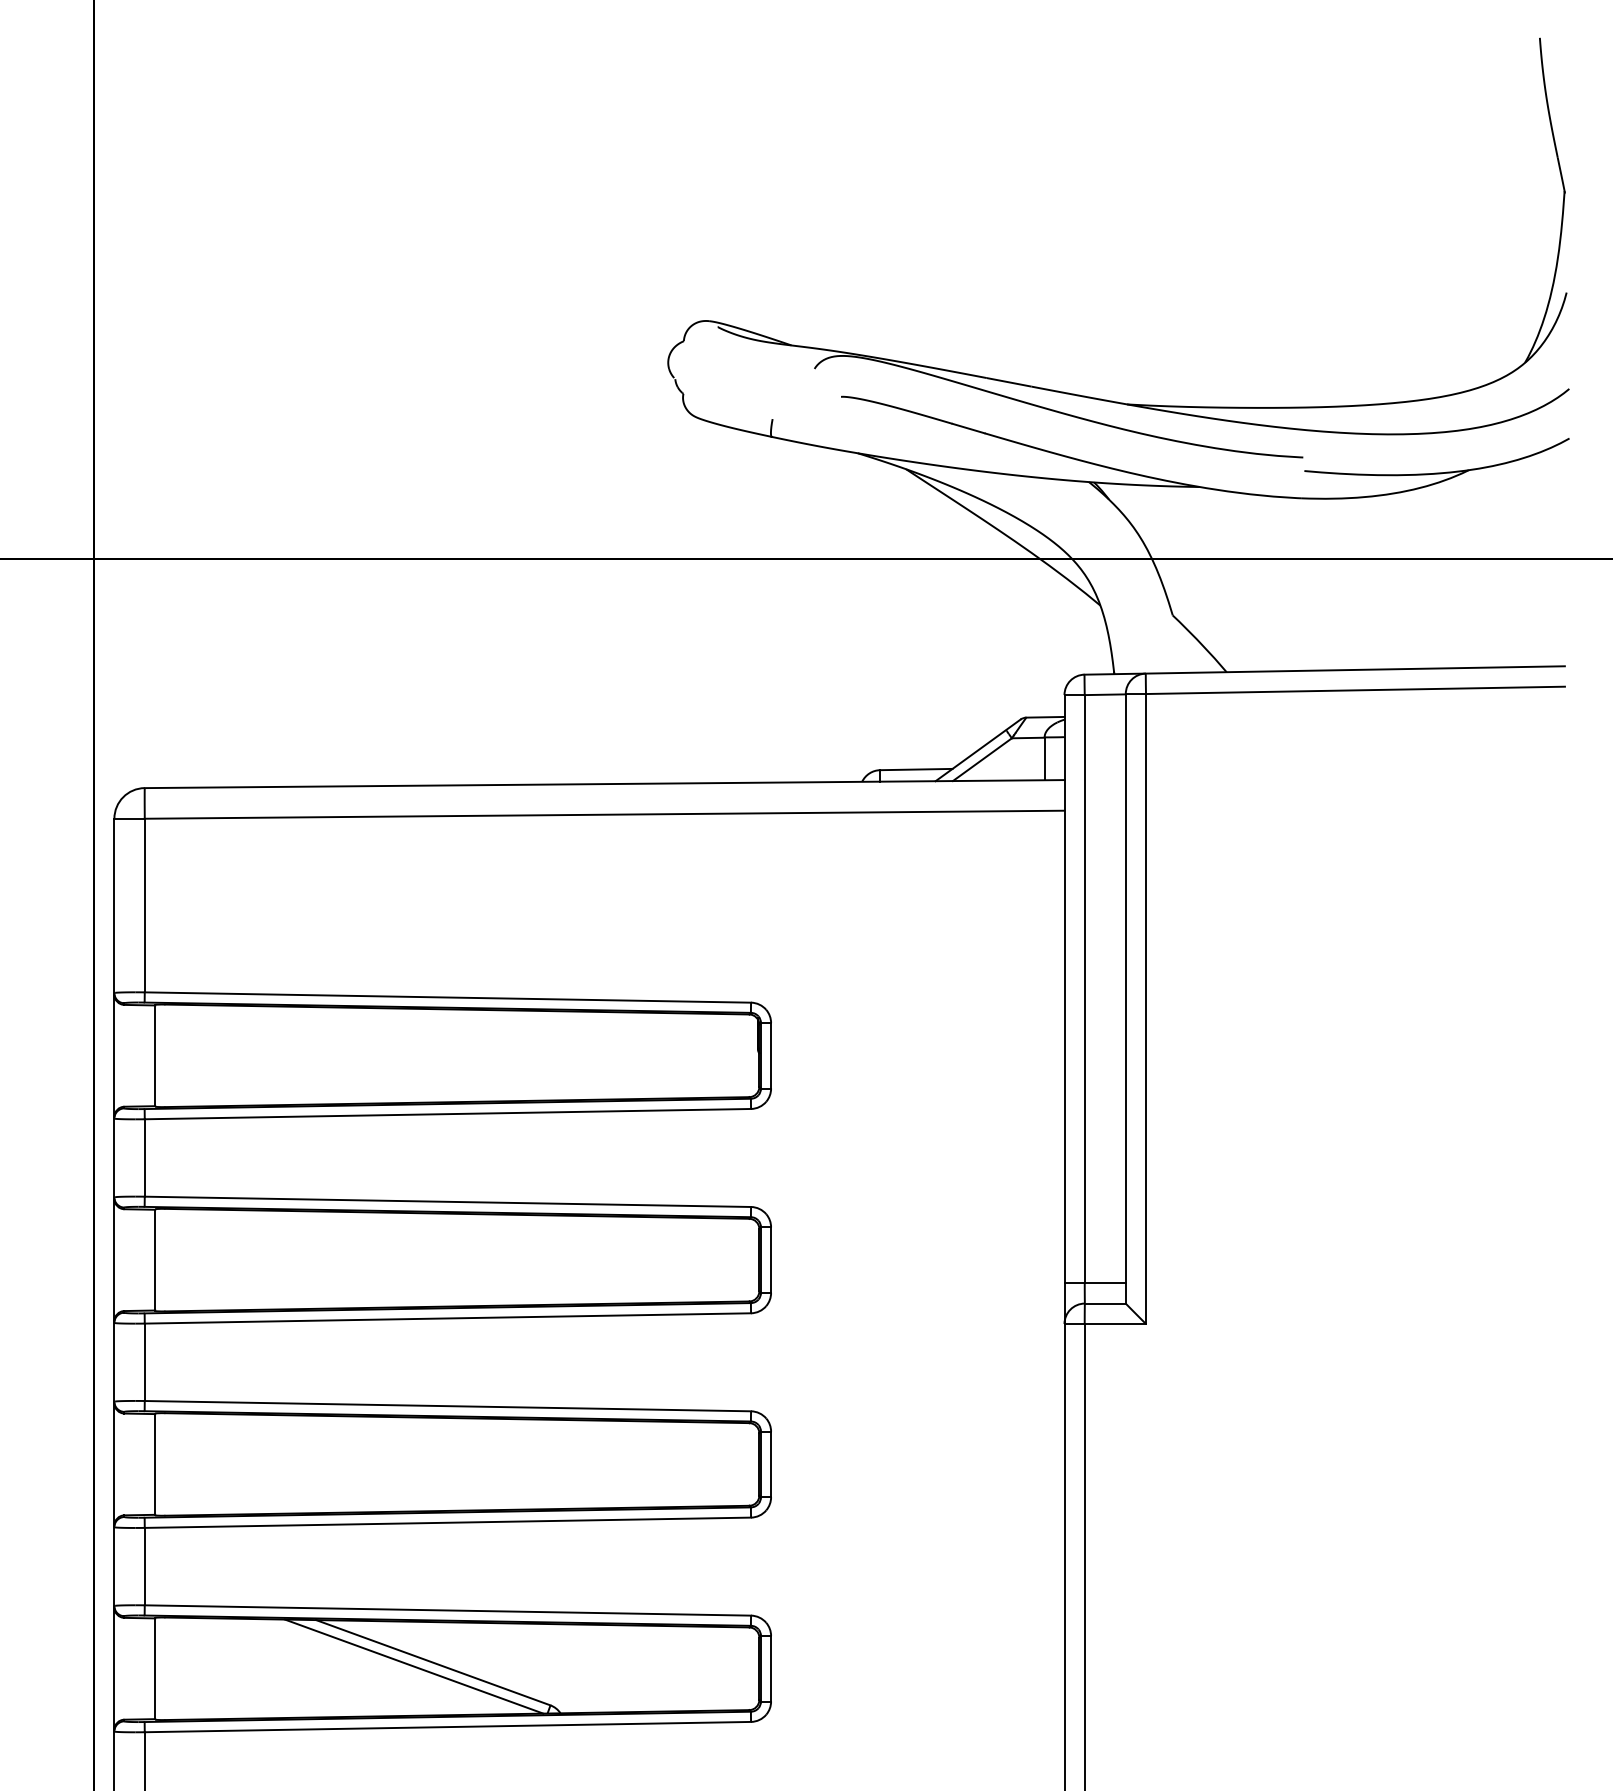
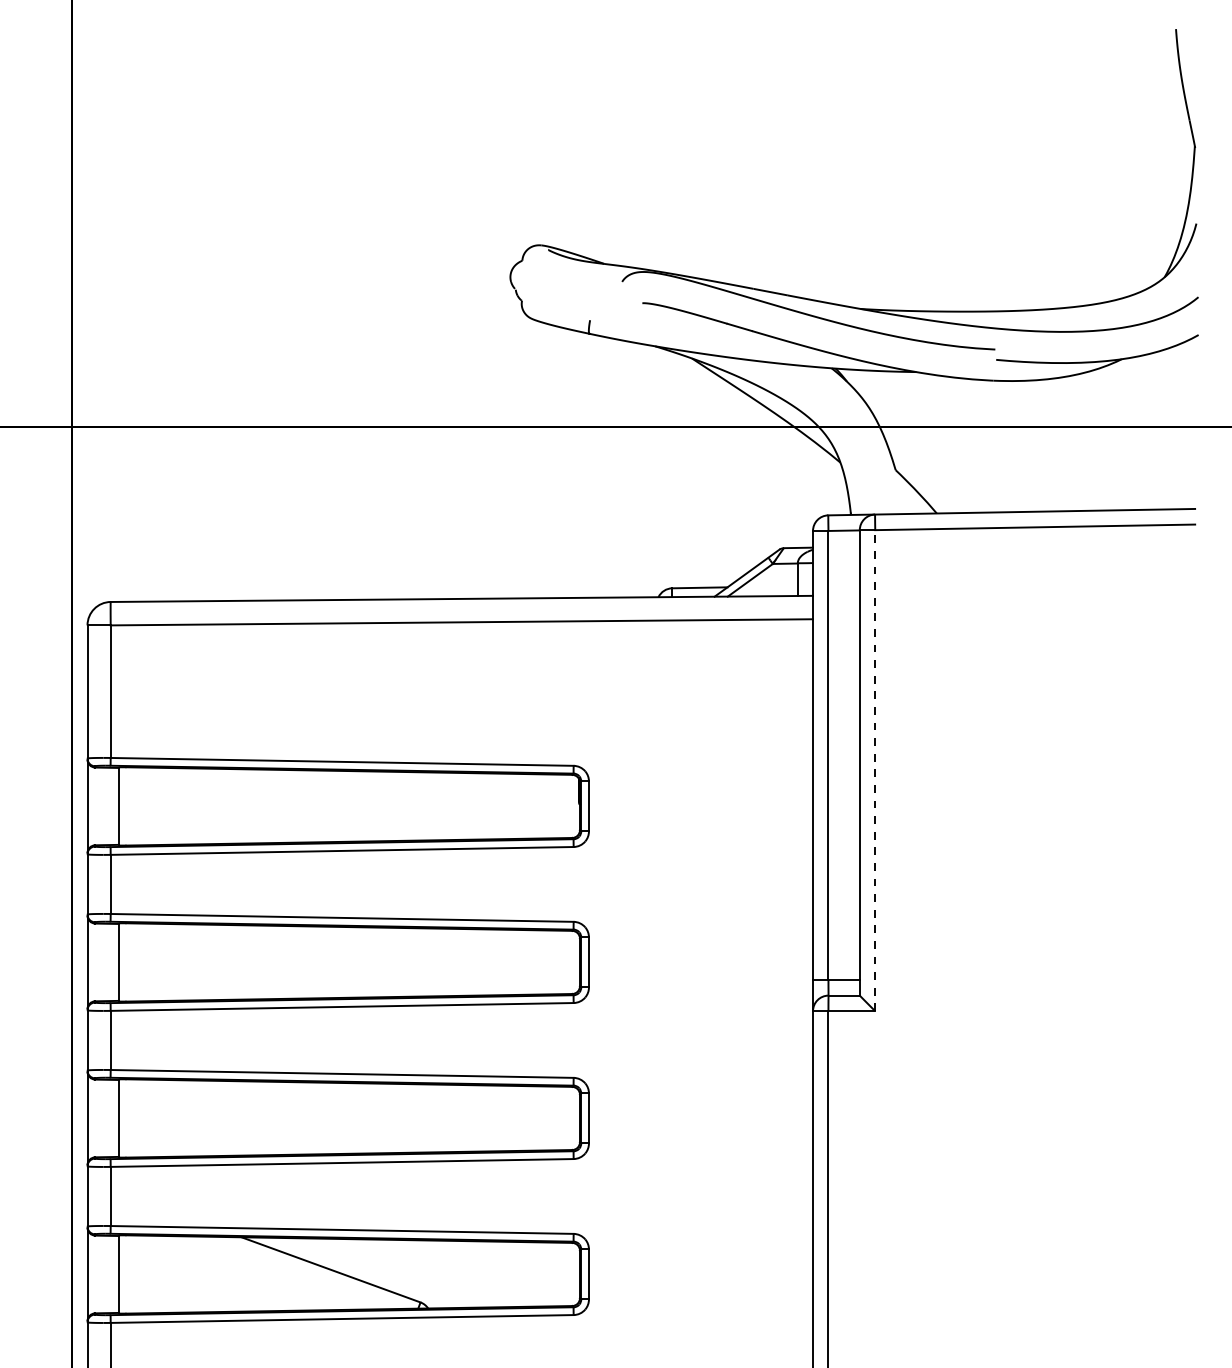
line: (1146, 1009) -> (875, 771), solid -> dashed
line: (413, 1666) -> (315, 1272), removed

